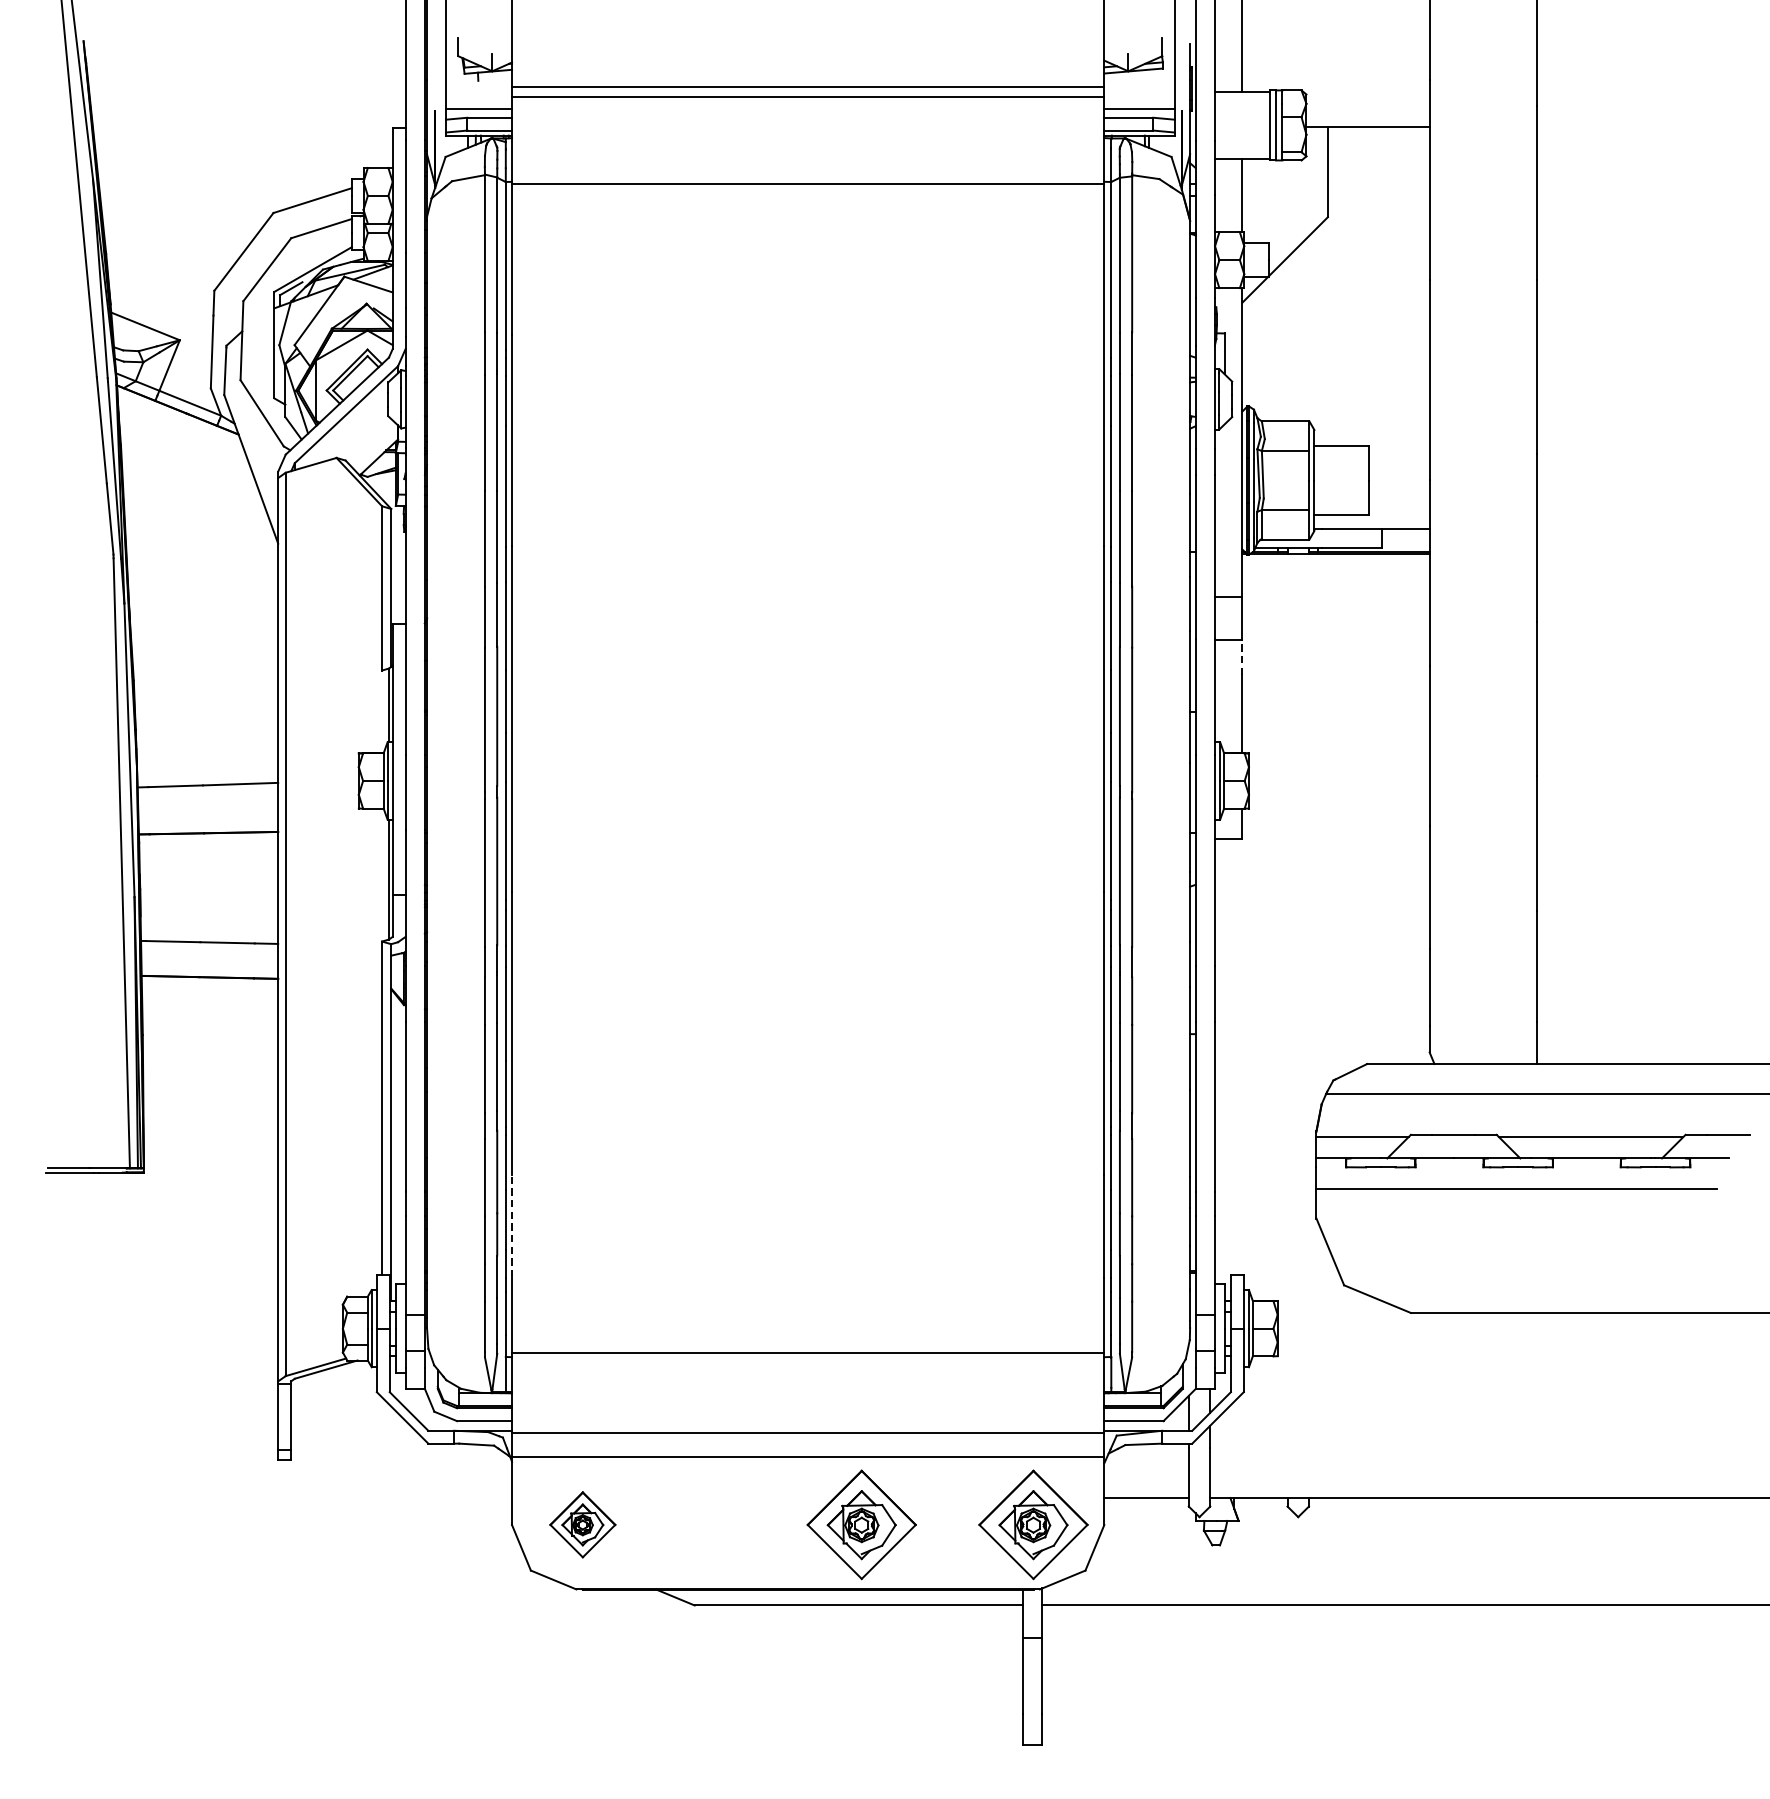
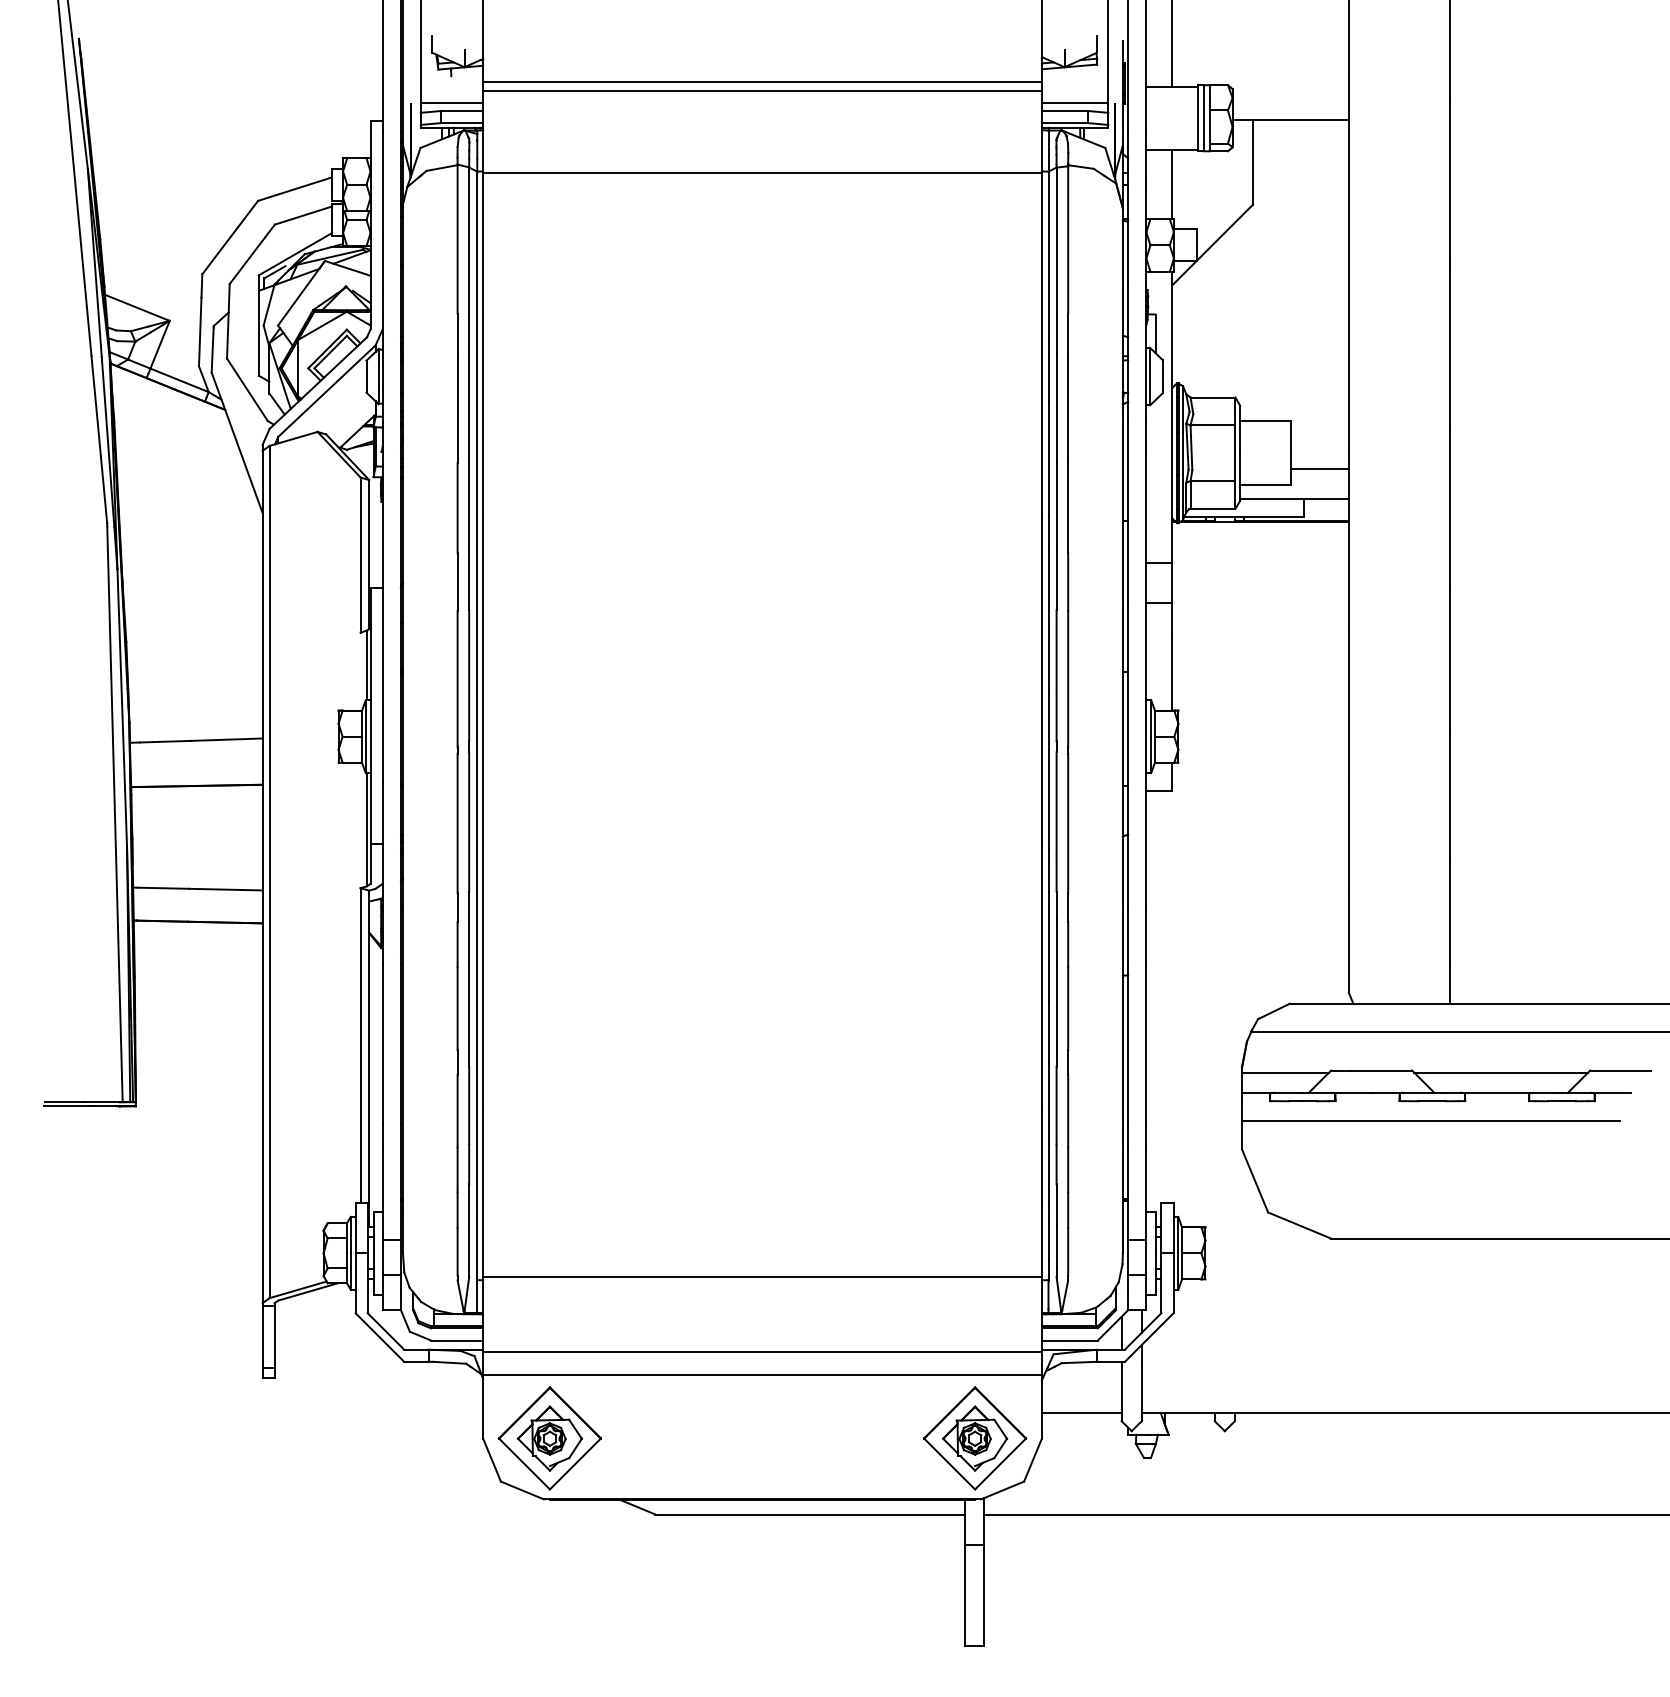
line: (1398, 497) -> (1319, 469), added
line: (1242, 657) -> (1172, 620), dashed -> solid
line: (512, 1225) -> (483, 1156), dashed -> solid
part: (582, 1524) -> (549, 1438), size x1.67
part: (862, 1524) -> (813, 1438), removed

